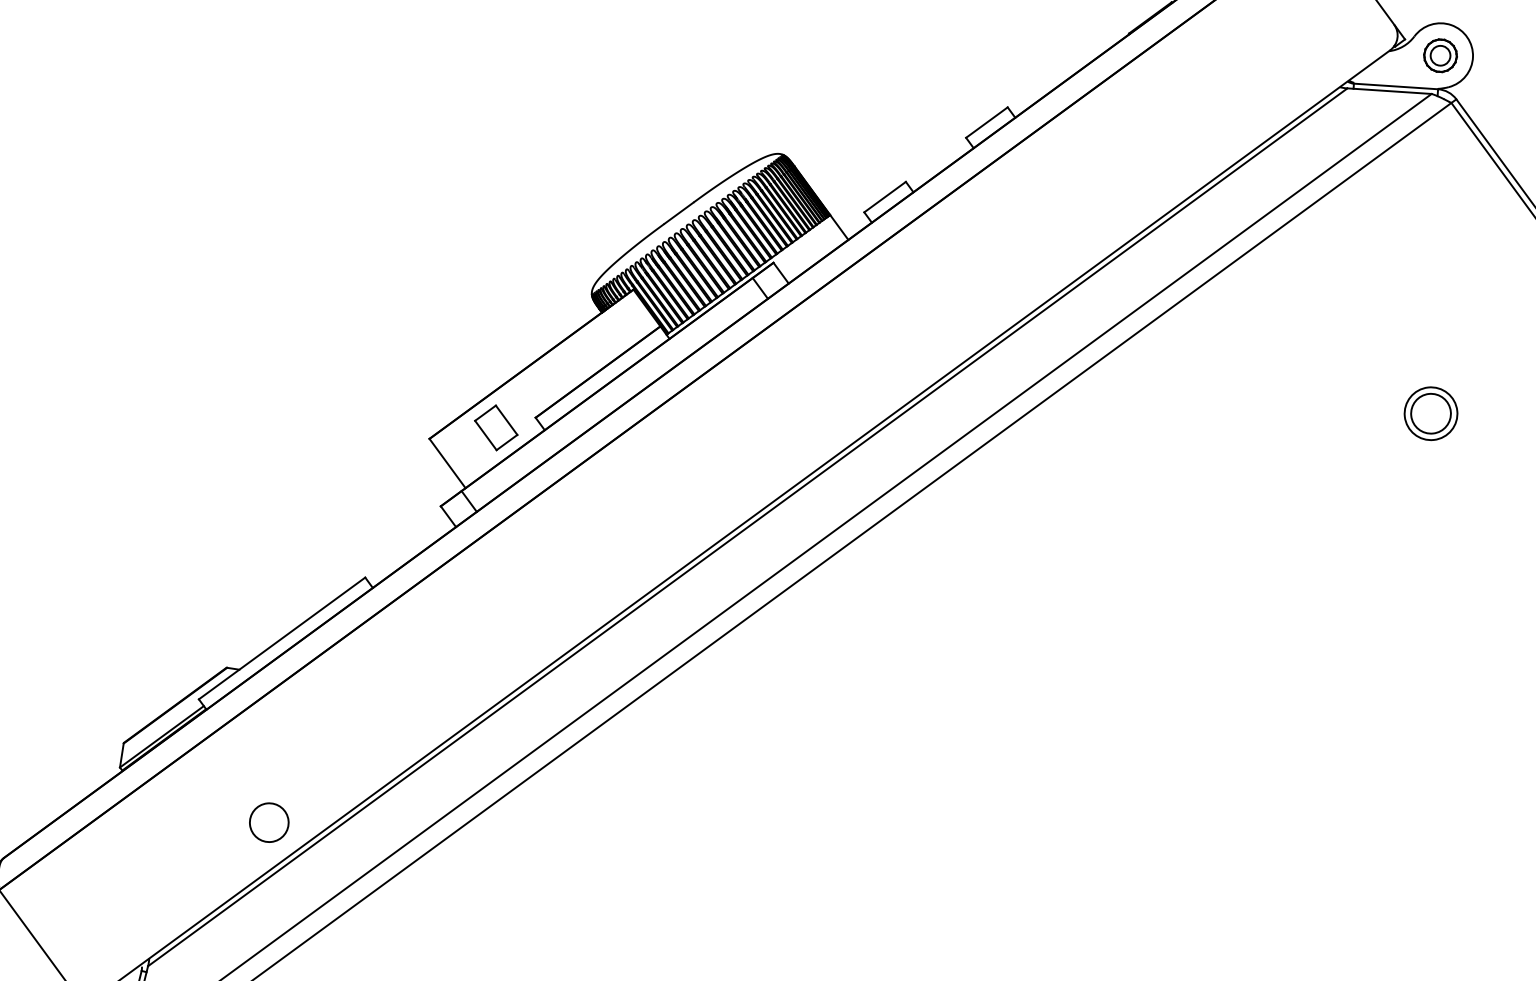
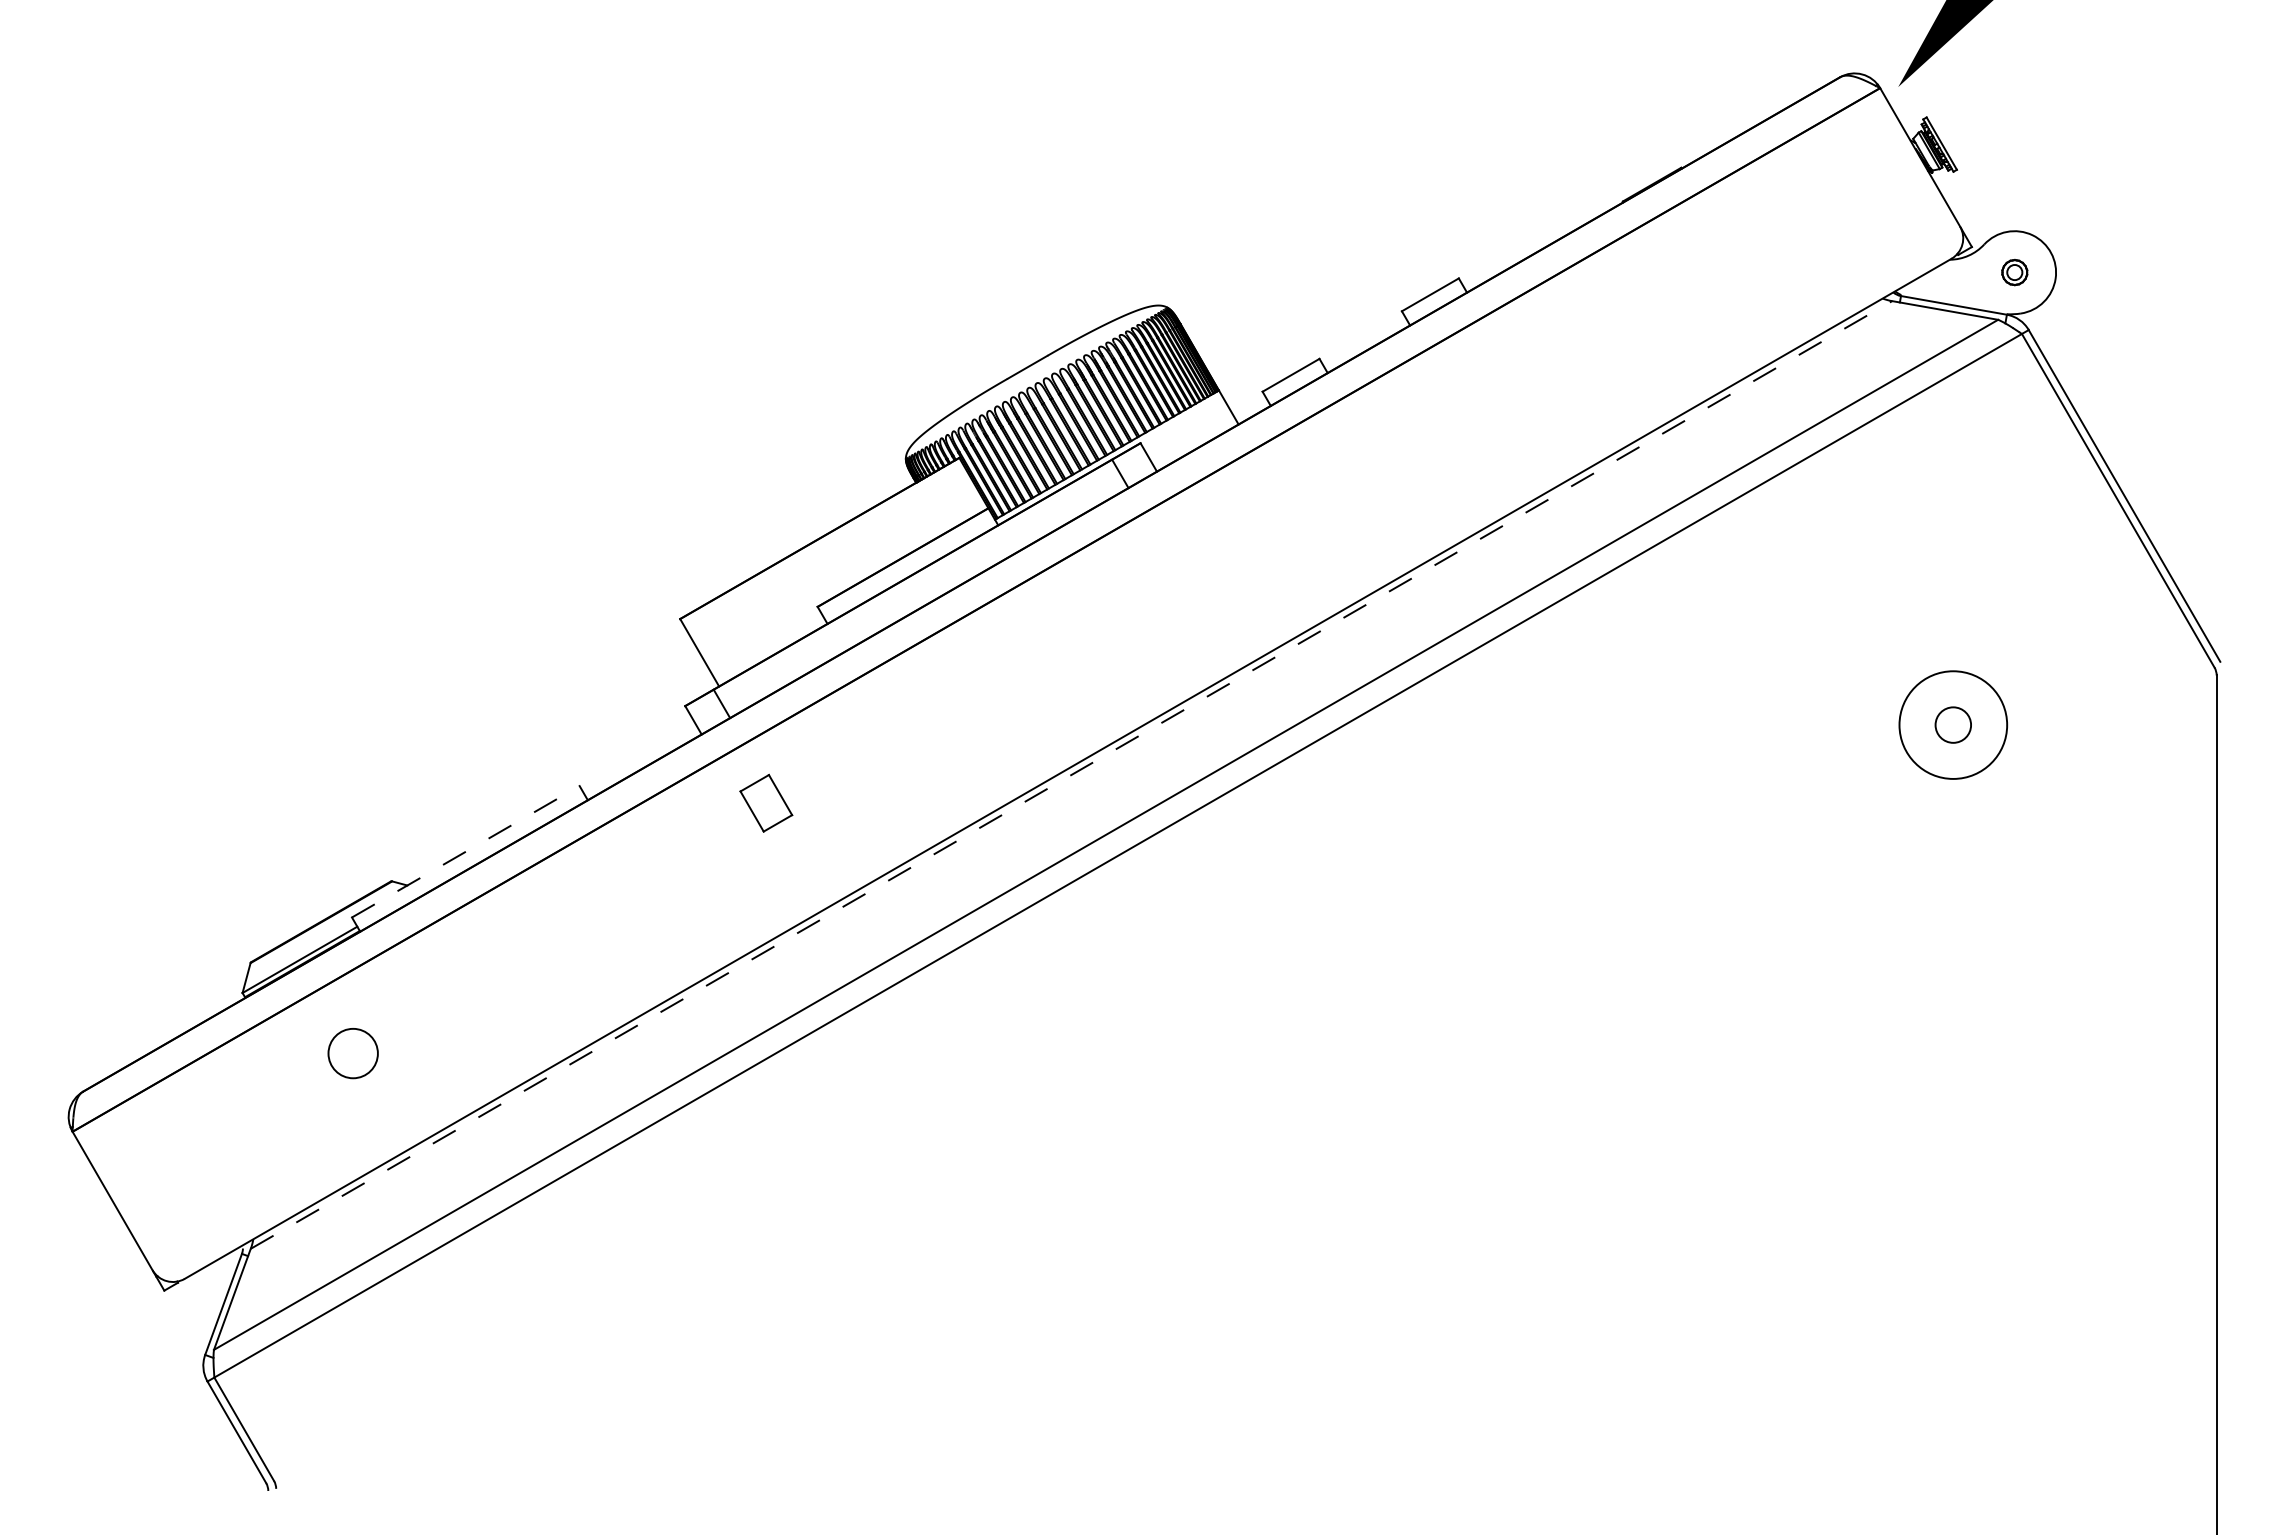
part: (1440, 55) -> (2014, 272), size x0.6
circle: (1430, 413) -> (1952, 724), size x0.7
circle: (1430, 413) -> (1952, 724), size x1.6
part: (496, 427) -> (766, 802), moved
line: (747, 526) -> (1071, 774), solid -> dashed
line: (282, 638) -> (466, 851), solid -> dashed
circle: (268, 822) -> (352, 1053), moved

